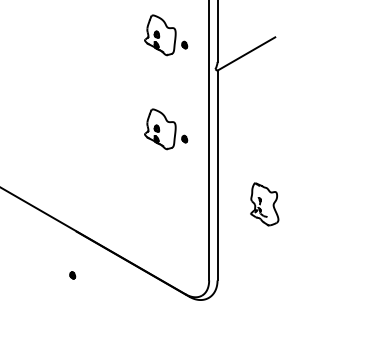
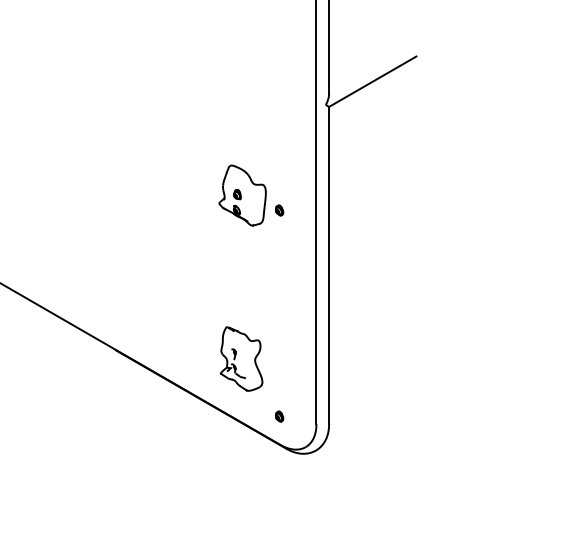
part: (166, 35) -> (251, 53), removed
part: (264, 204) -> (241, 359), moved
part: (72, 275) -> (279, 416), moved

